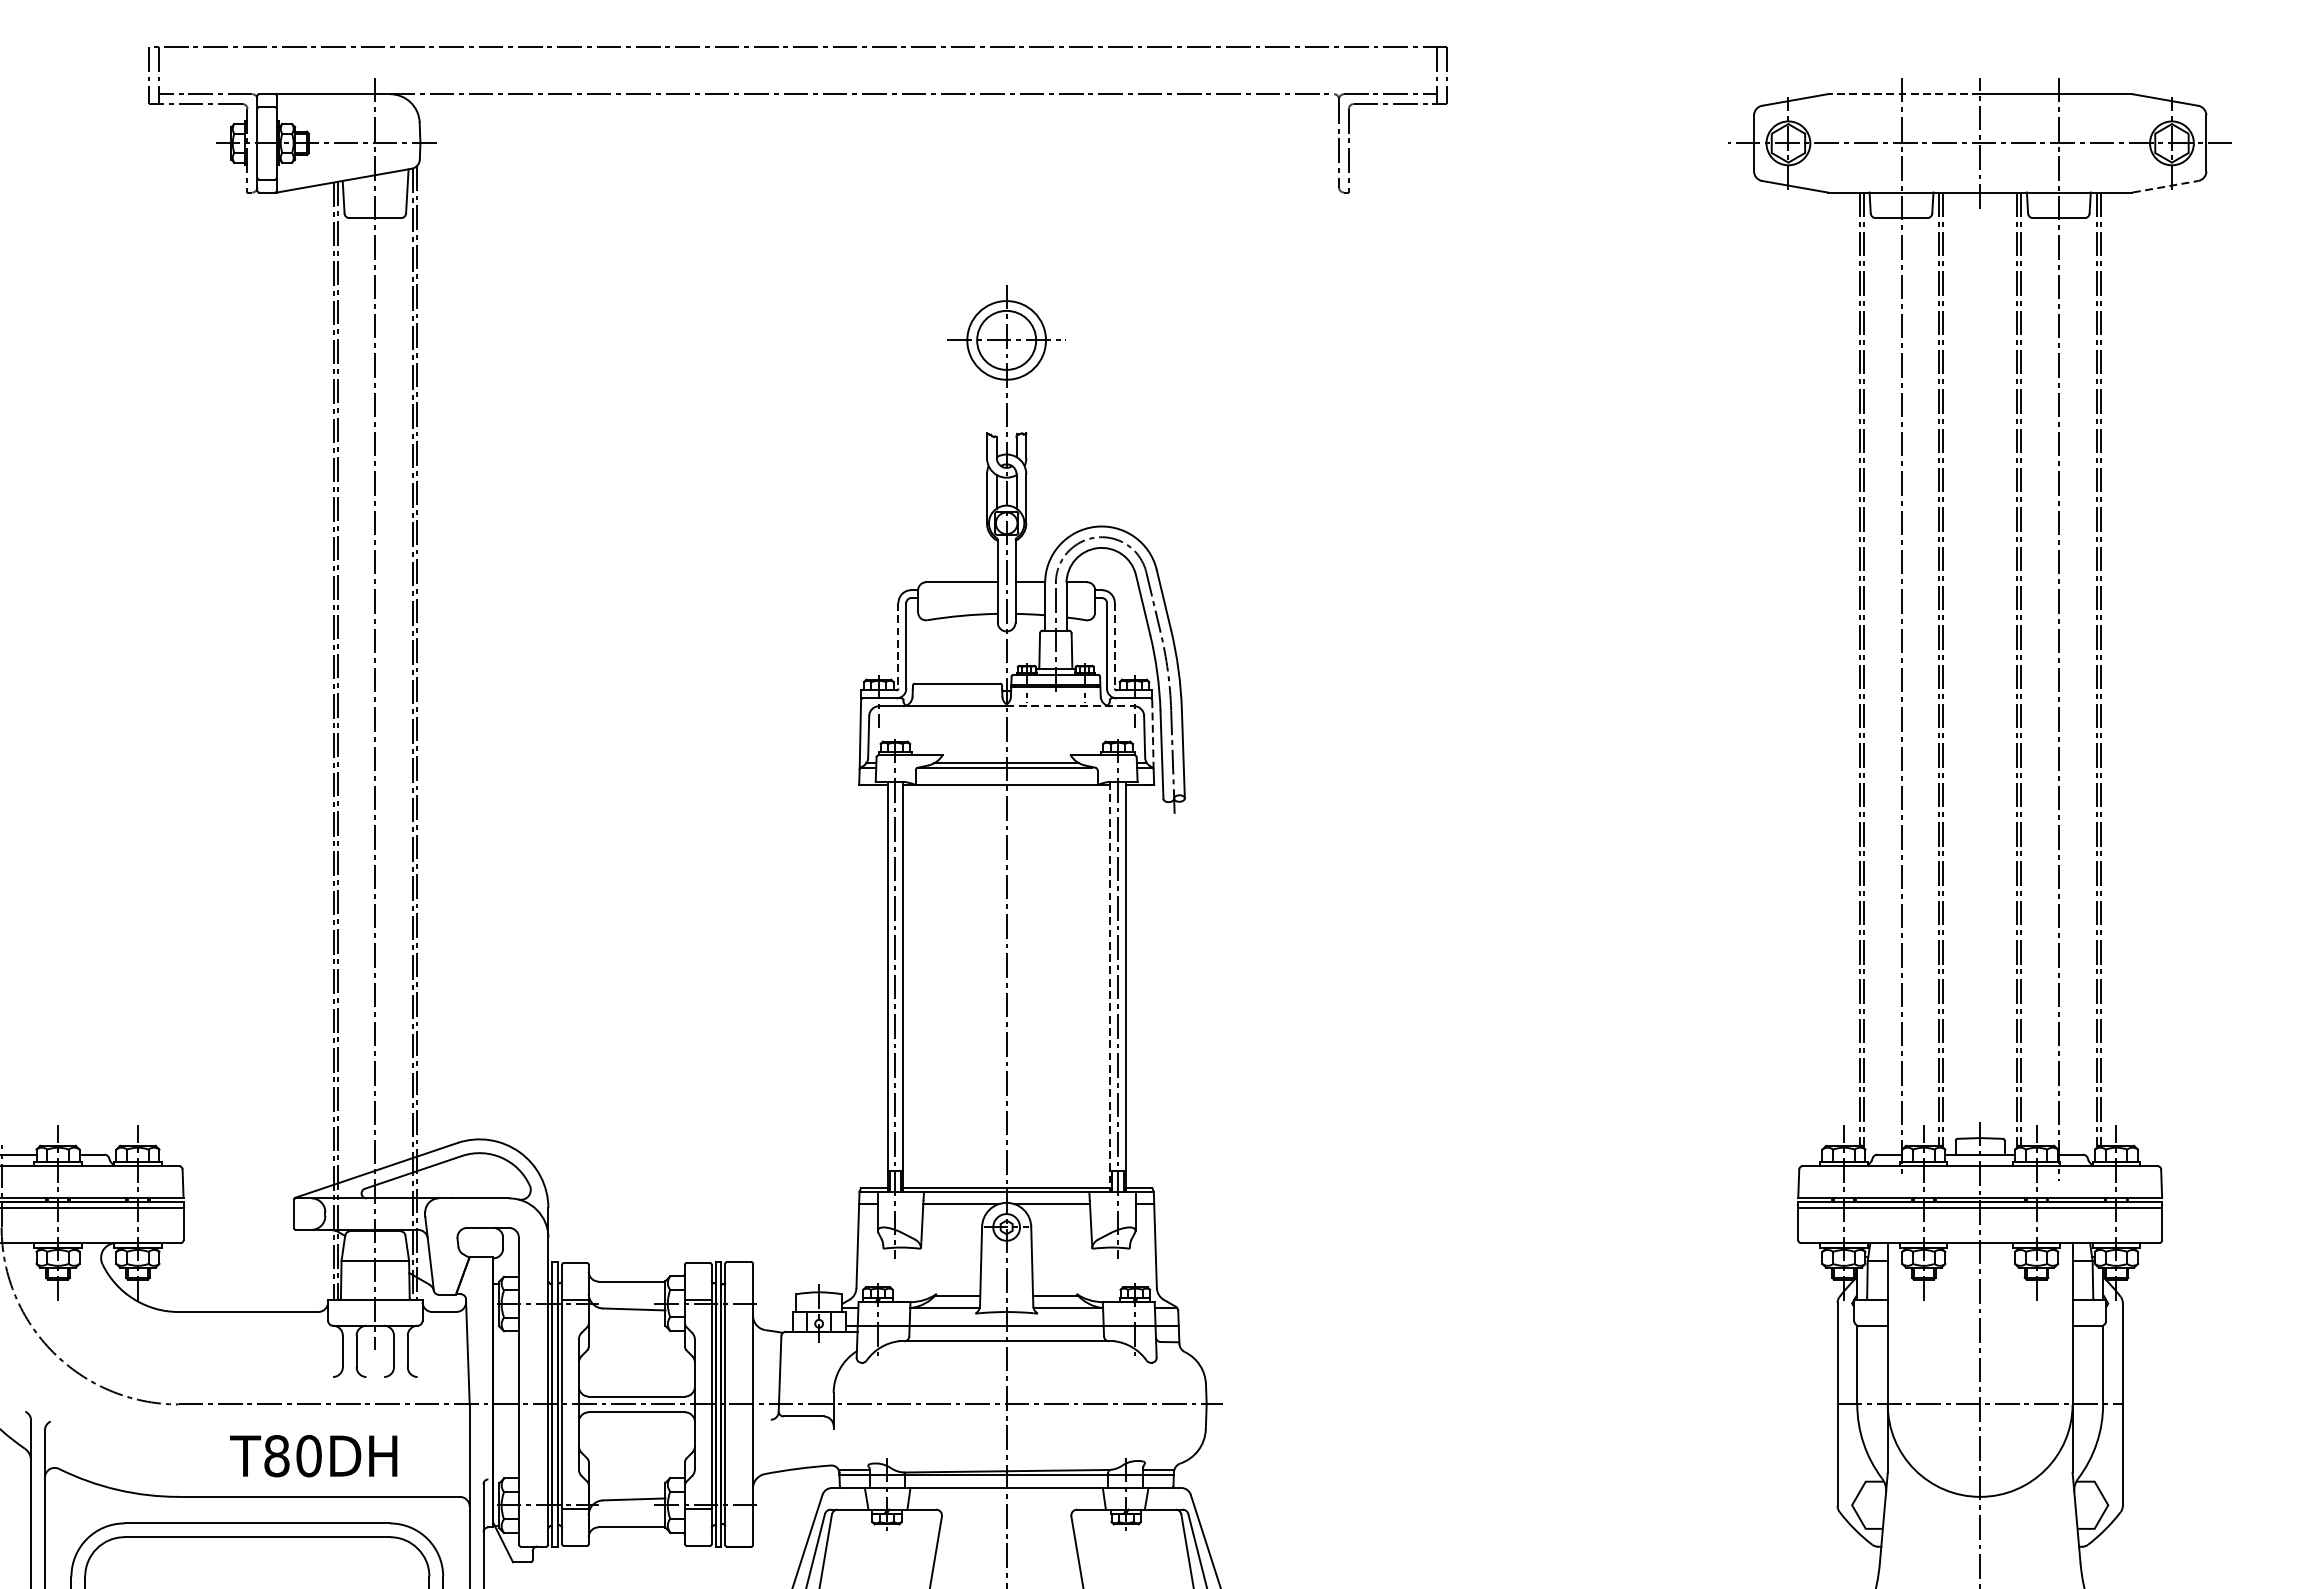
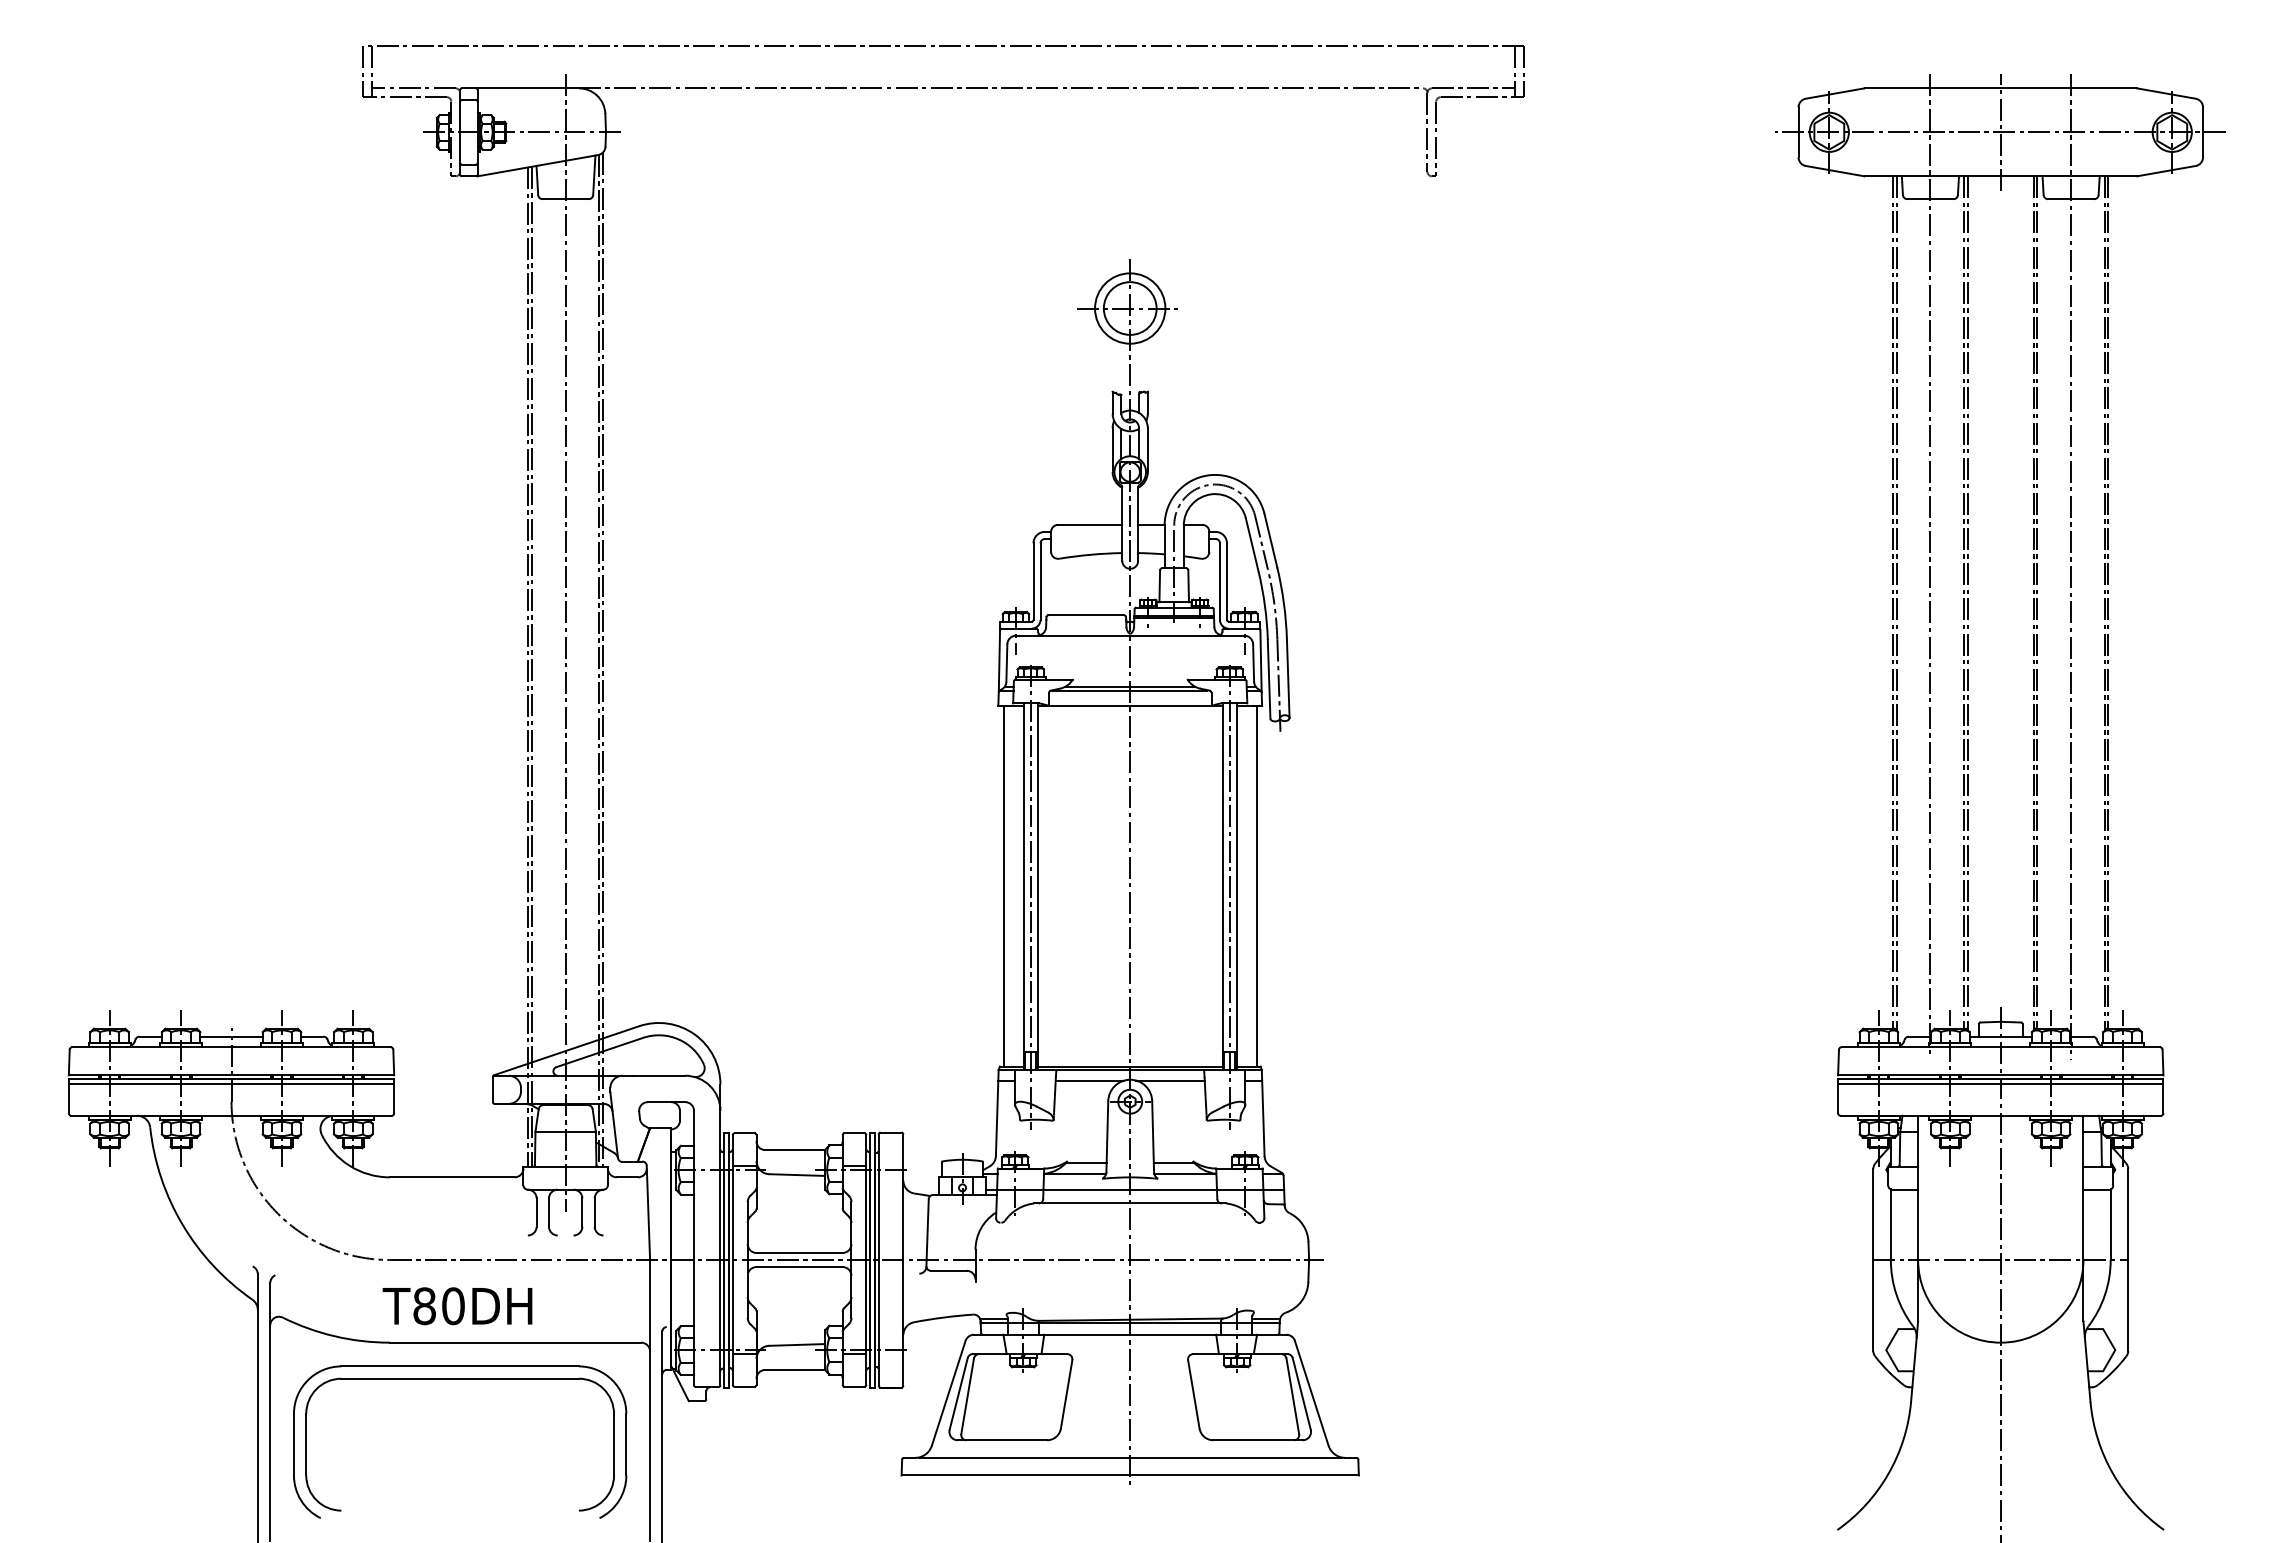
line: (1903, 94) -> (1932, 88), dashed -> solid
line: (2165, 187) -> (2166, 171), dashed -> solid
line: (898, 646) -> (1033, 582), dashed -> solid
line: (1114, 646) -> (1226, 582), dashed -> solid
line: (1070, 706) -> (1187, 635), dashed -> solid
line: (1153, 735) -> (1261, 661), dashed -> solid
line: (864, 986) -> (1003, 886), added
line: (1147, 986) -> (1256, 886), added
line: (1109, 987) -> (1222, 887), dashed -> solid
text: (313, 1456) -> (457, 1306), moved

